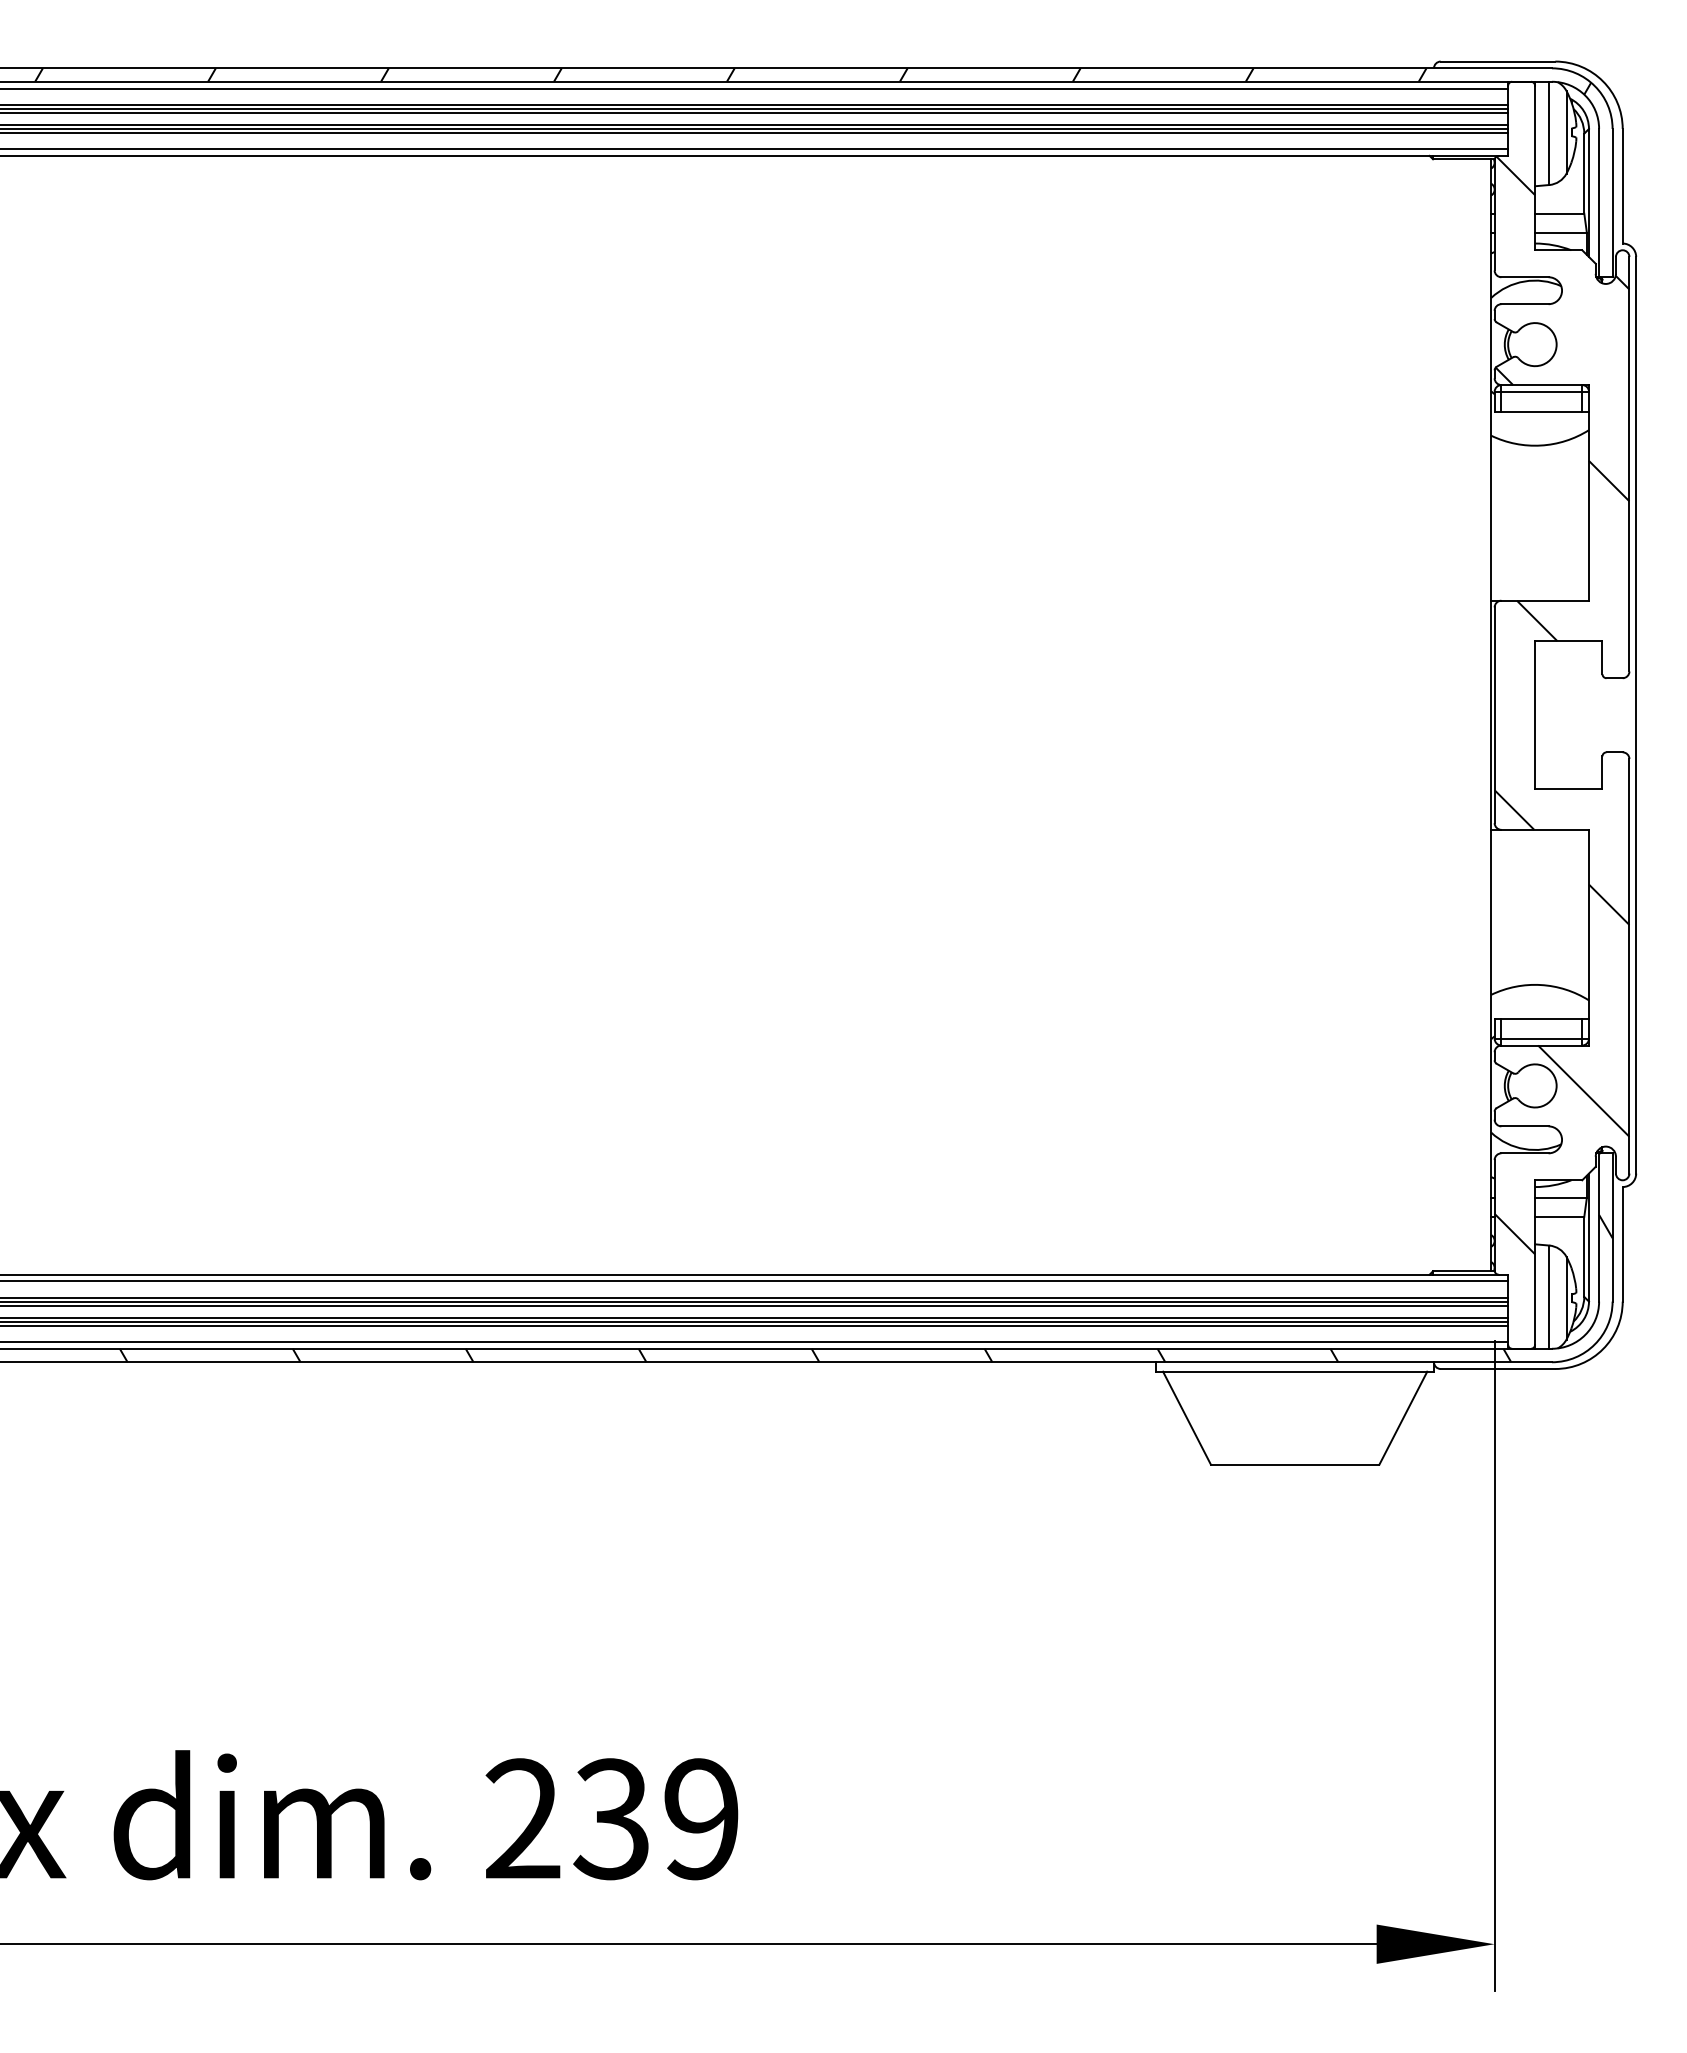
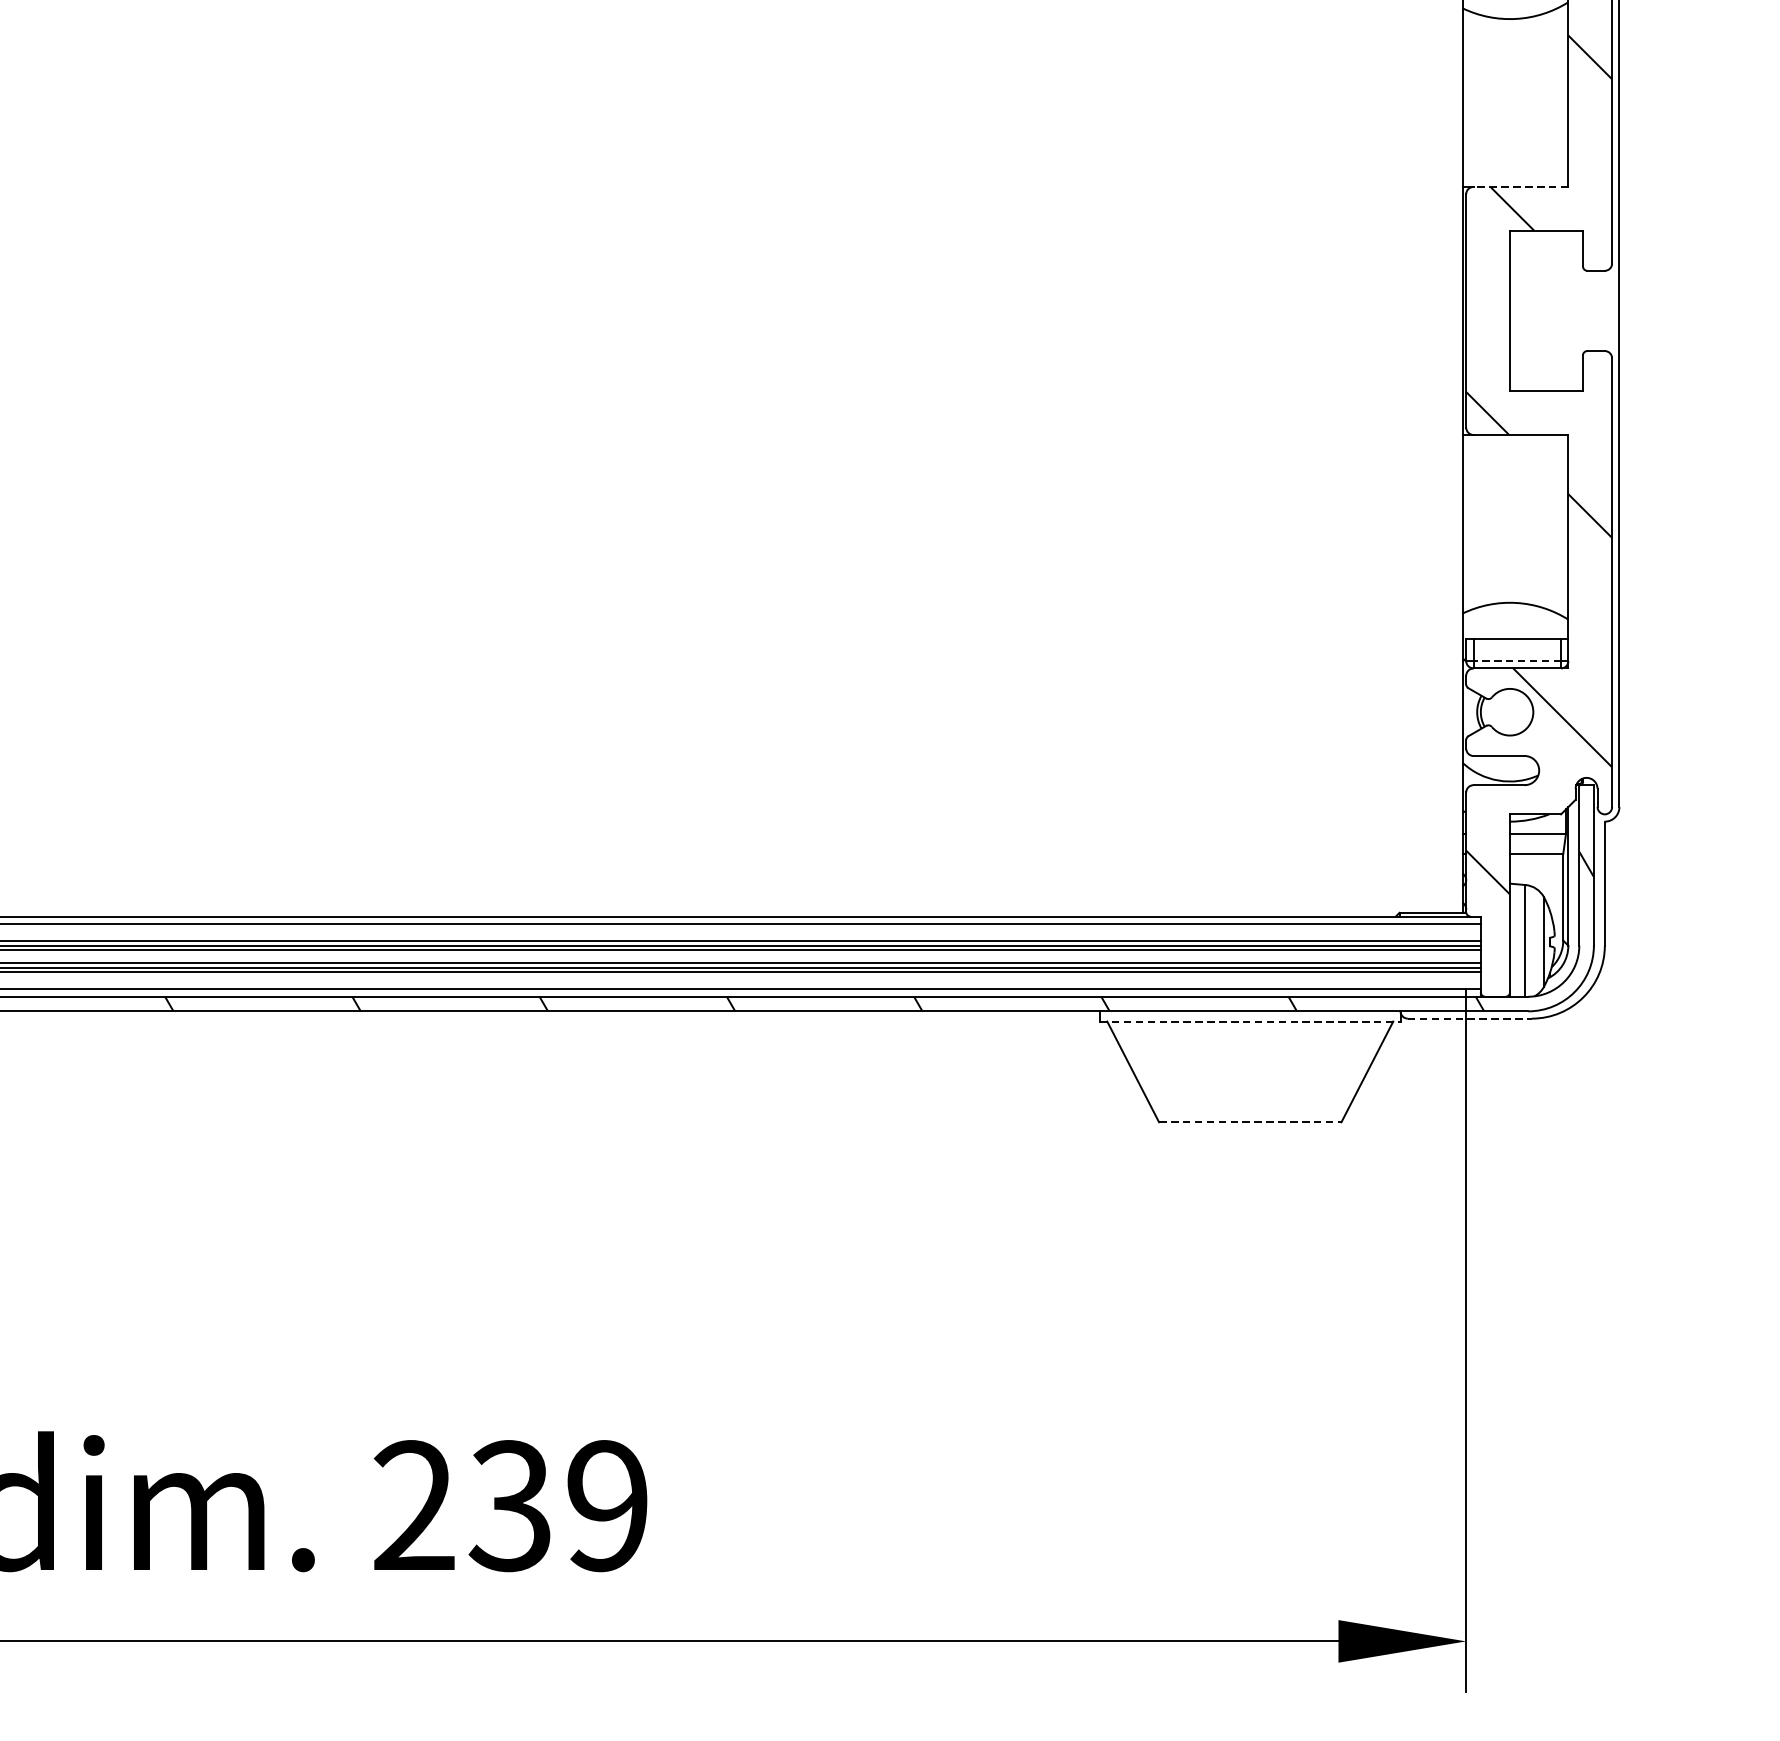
line: (1545, 600) -> (1521, 186), solid -> dashed
line: (1541, 1038) -> (1516, 660), solid -> dashed
line: (1498, 1369) -> (1470, 1019), solid -> dashed
line: (1295, 1371) -> (1250, 1021), solid -> dashed
line: (1295, 1464) -> (1250, 1122), solid -> dashed

